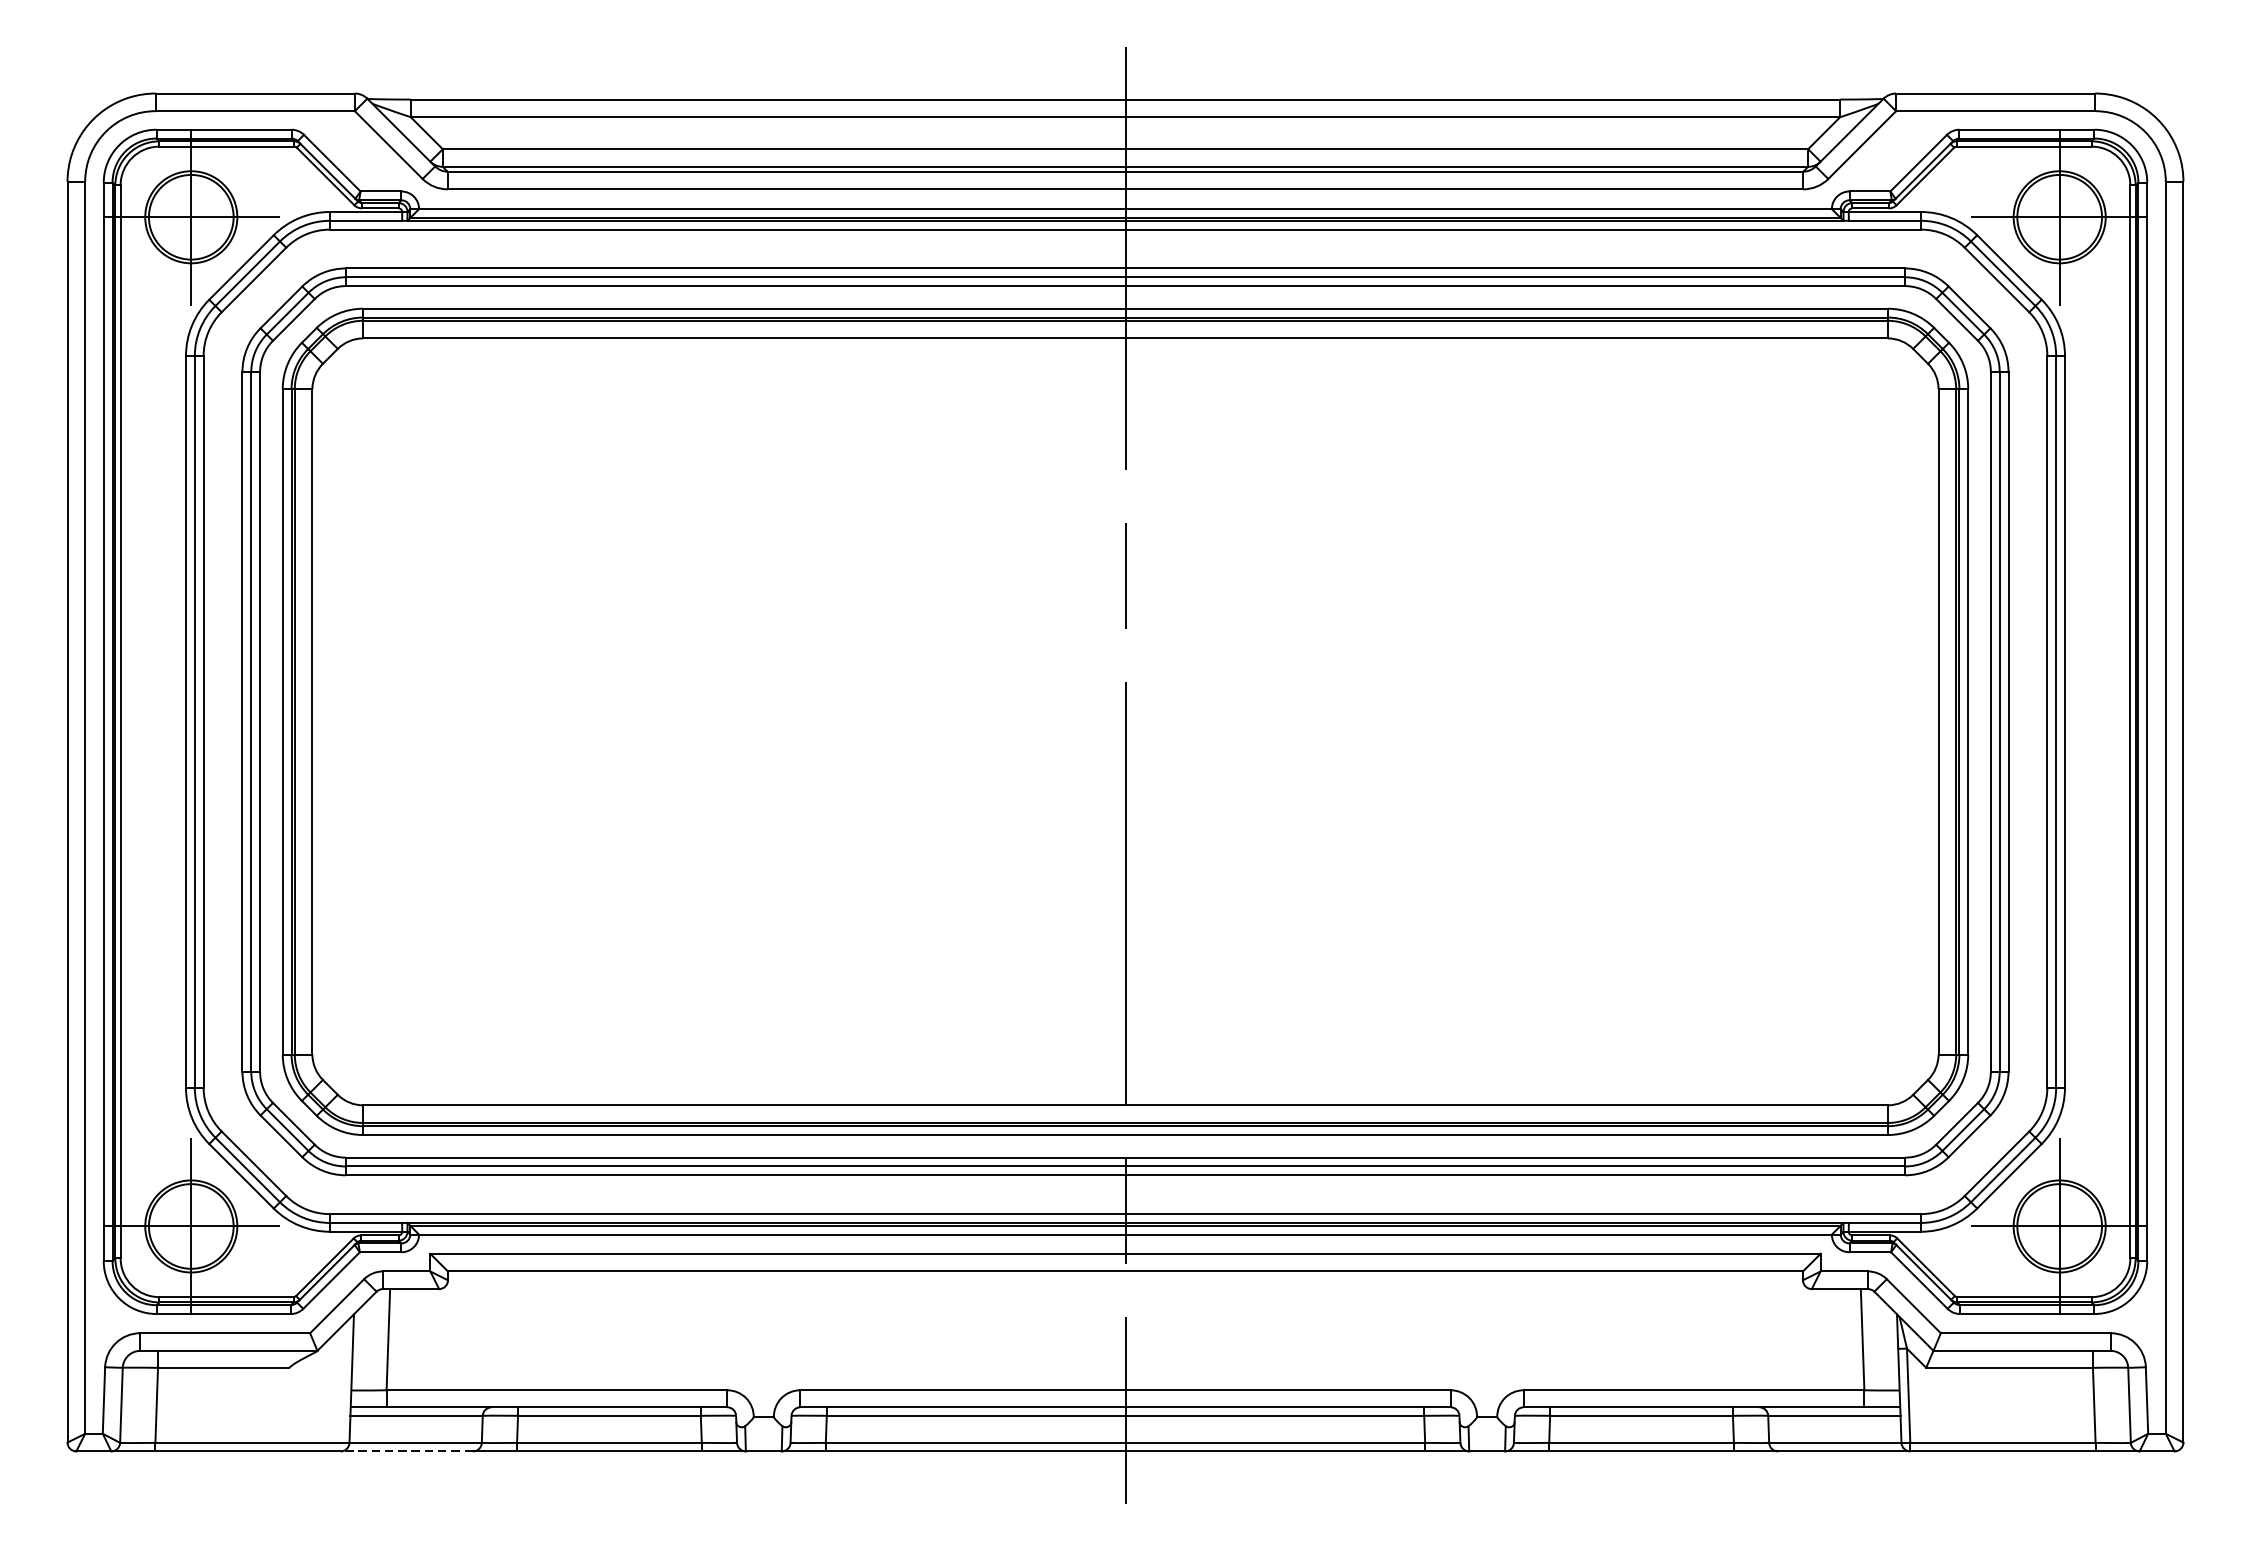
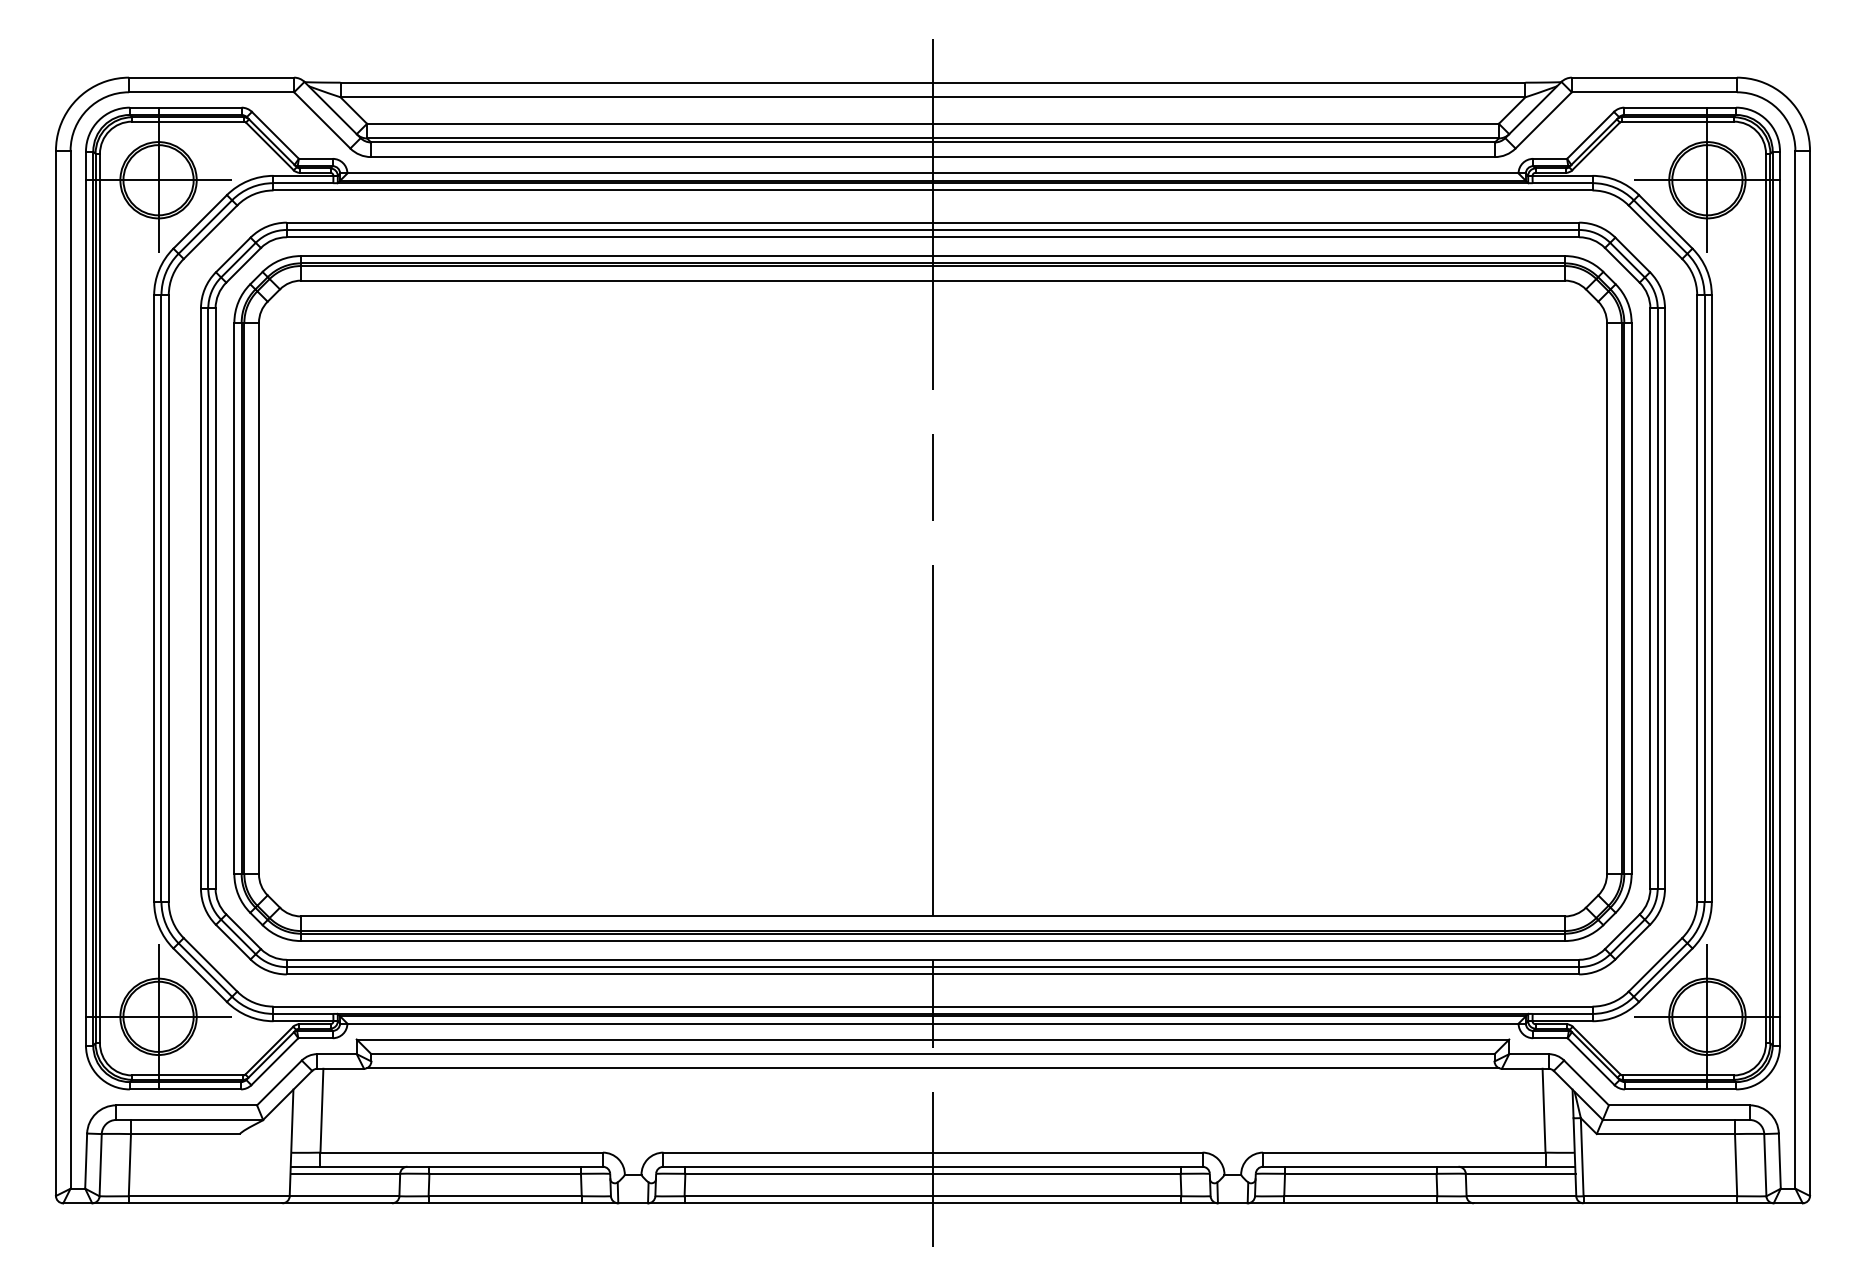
line: (1124, 1288) -> (932, 1068), added
line: (407, 1451) -> (337, 1203), dashed -> solid

